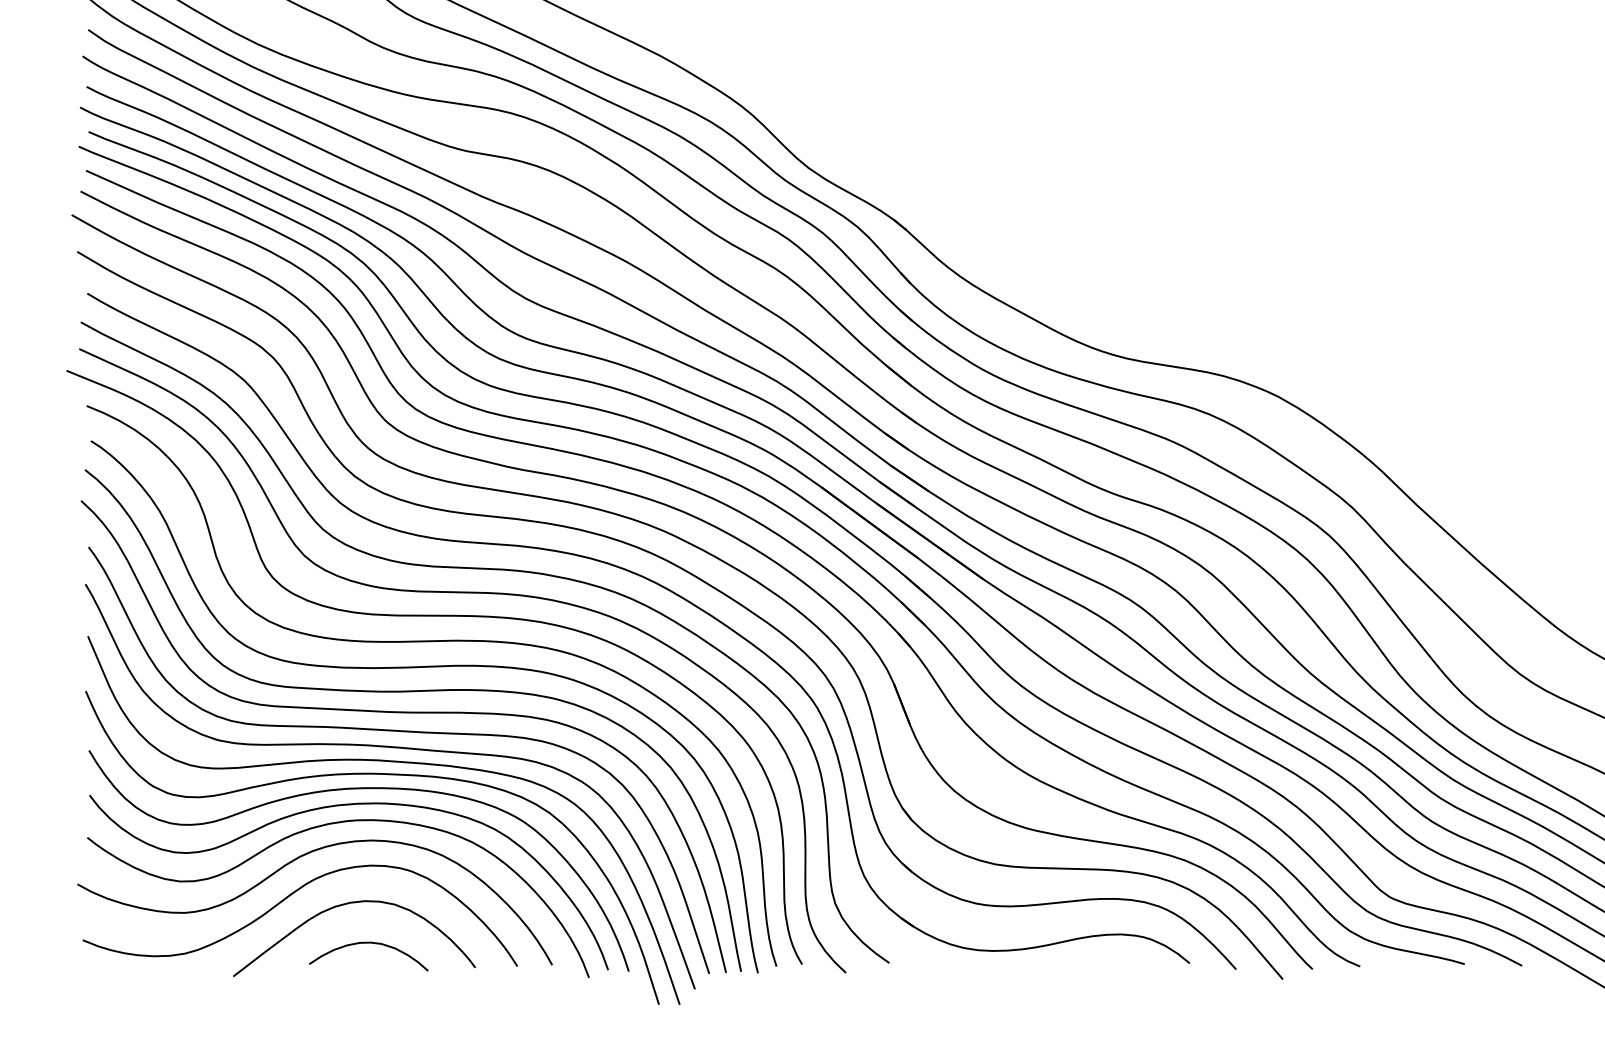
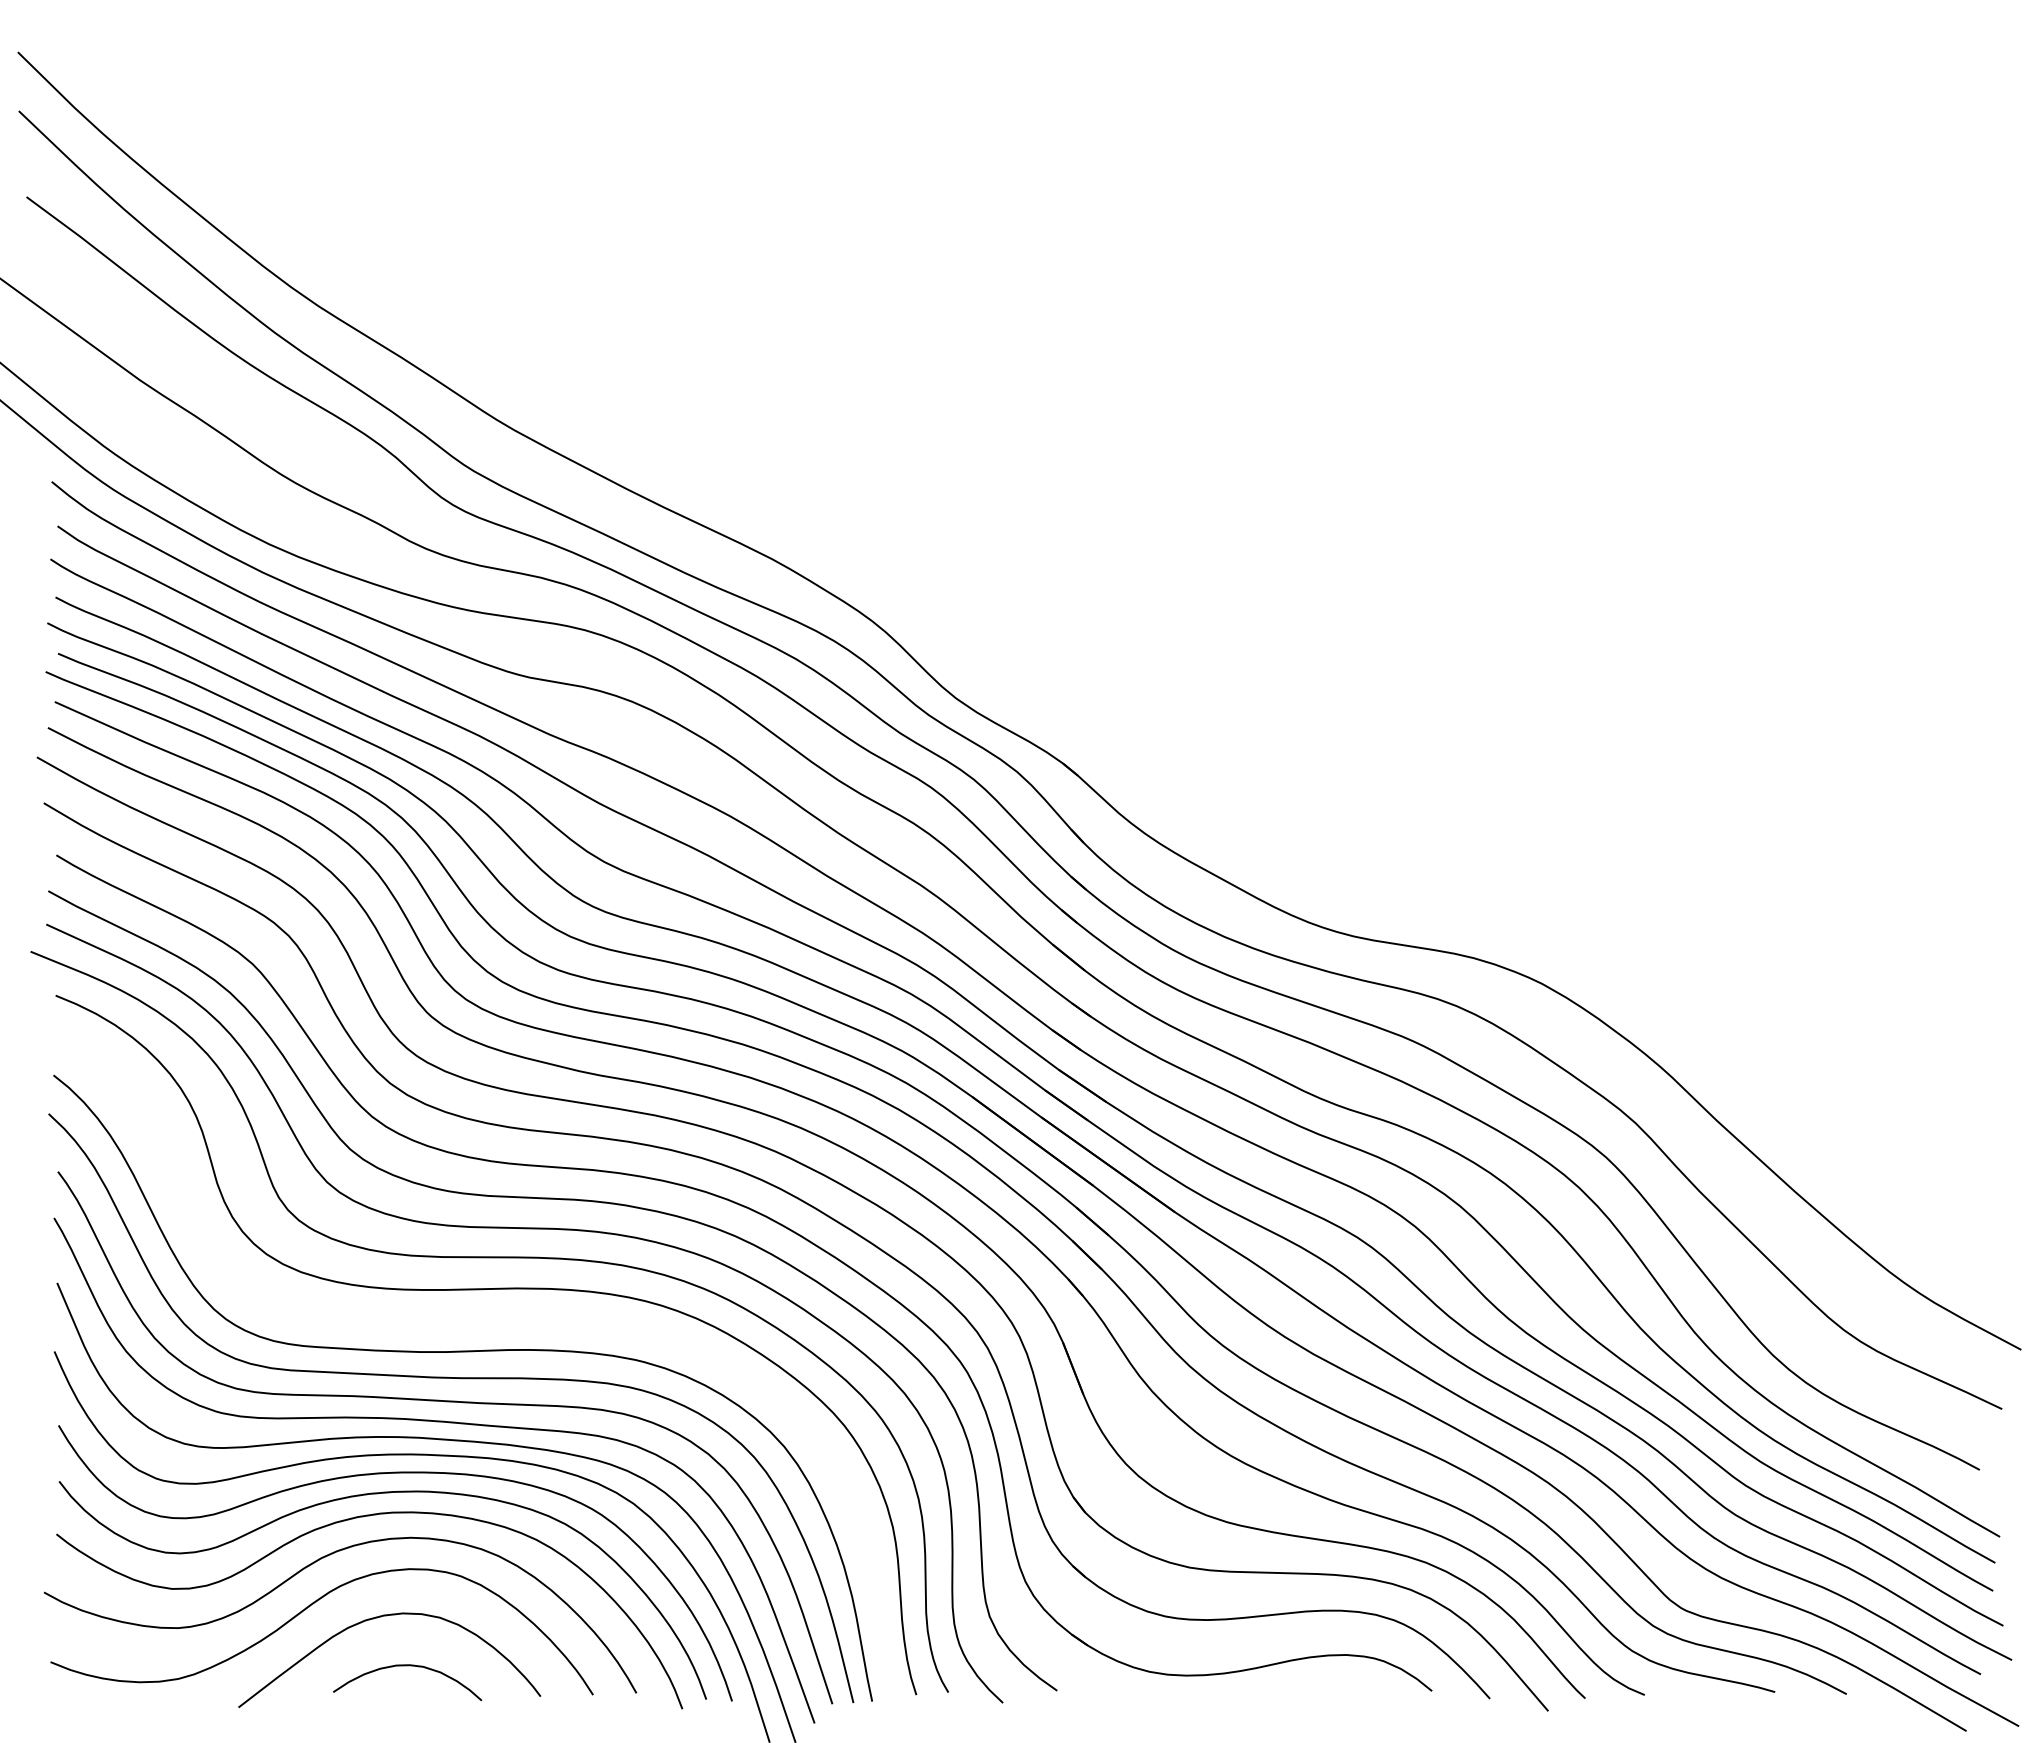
curve: (424, 667) -> (476, 1322), removed

